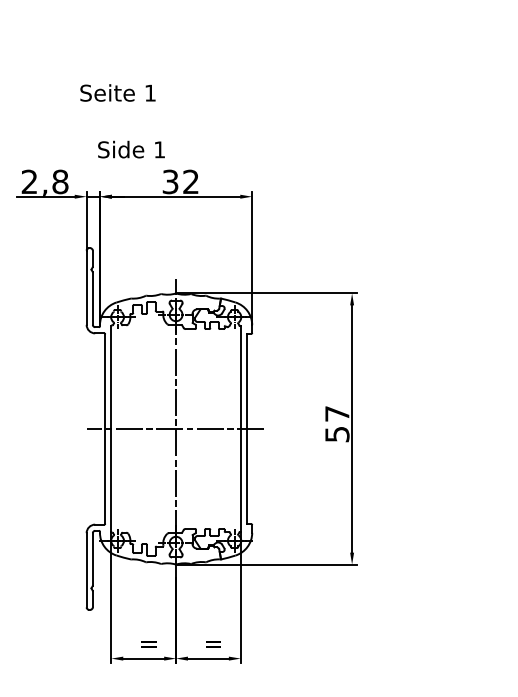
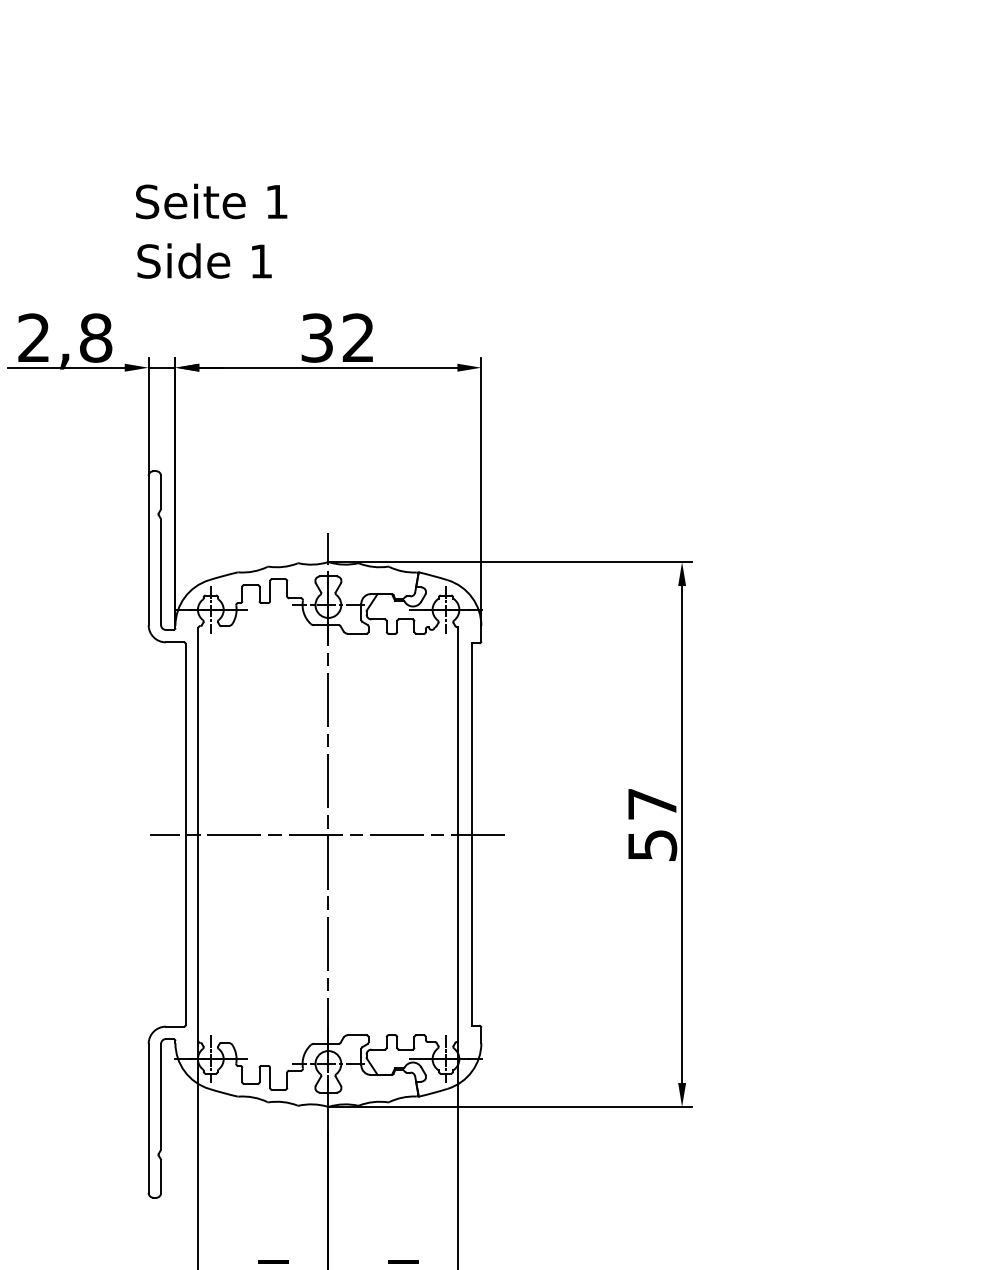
text: (117, 92) -> (210, 200), moved
text: (131, 149) -> (204, 260), moved

